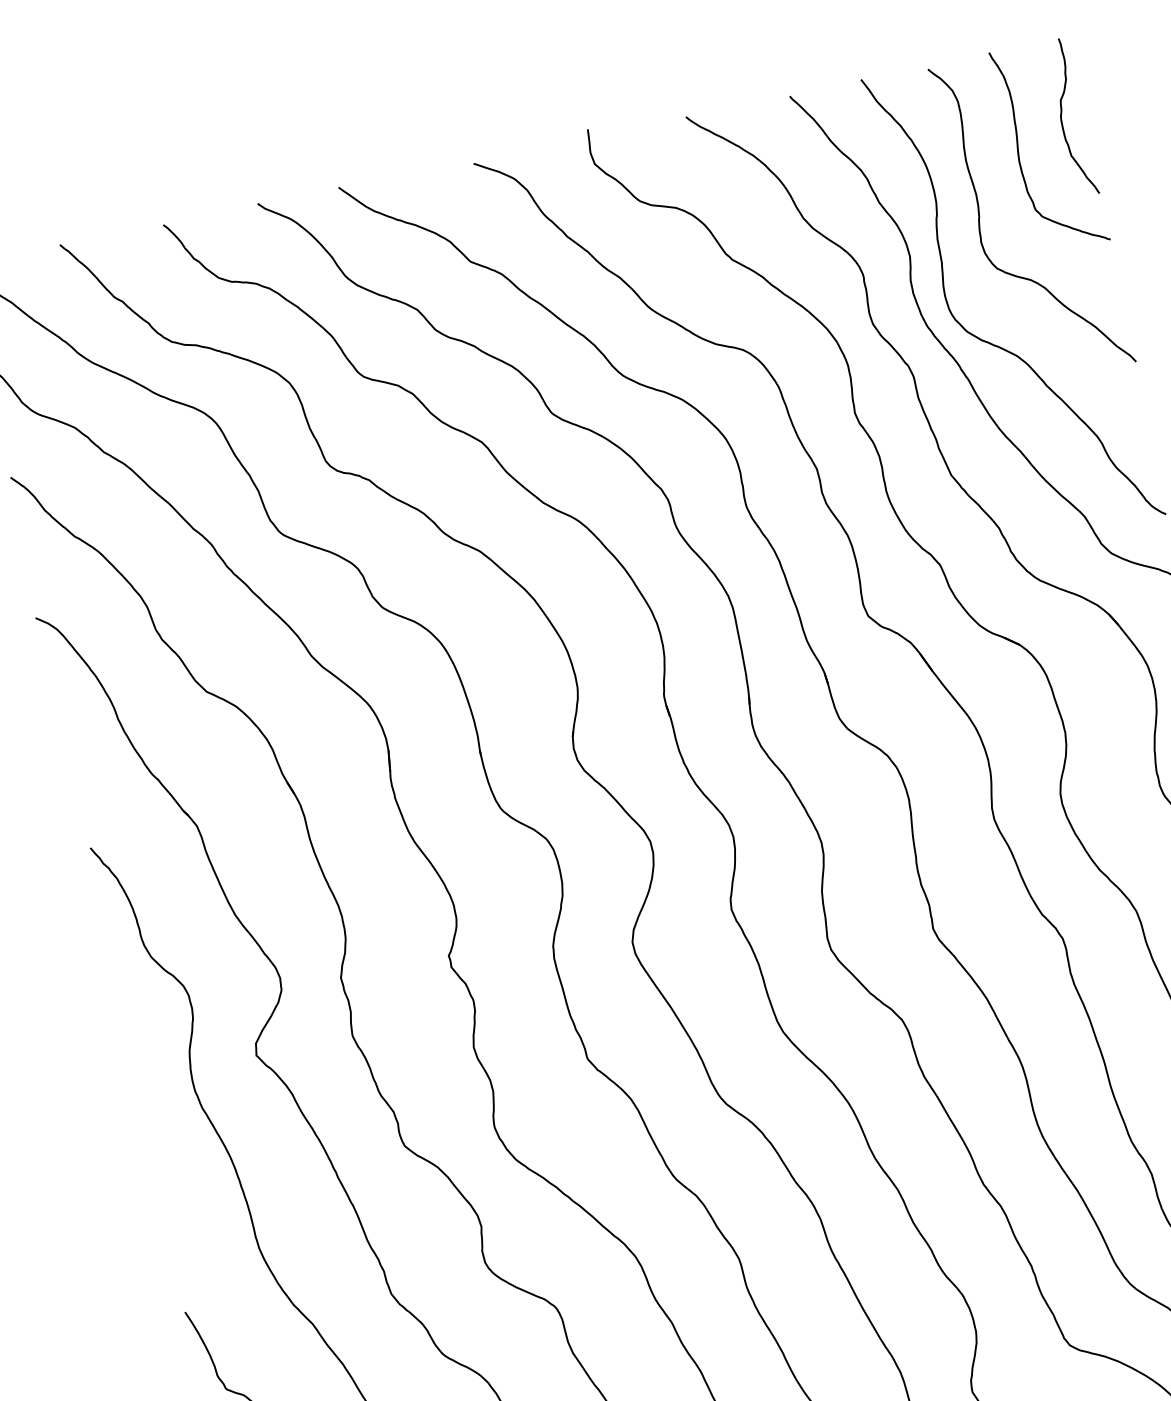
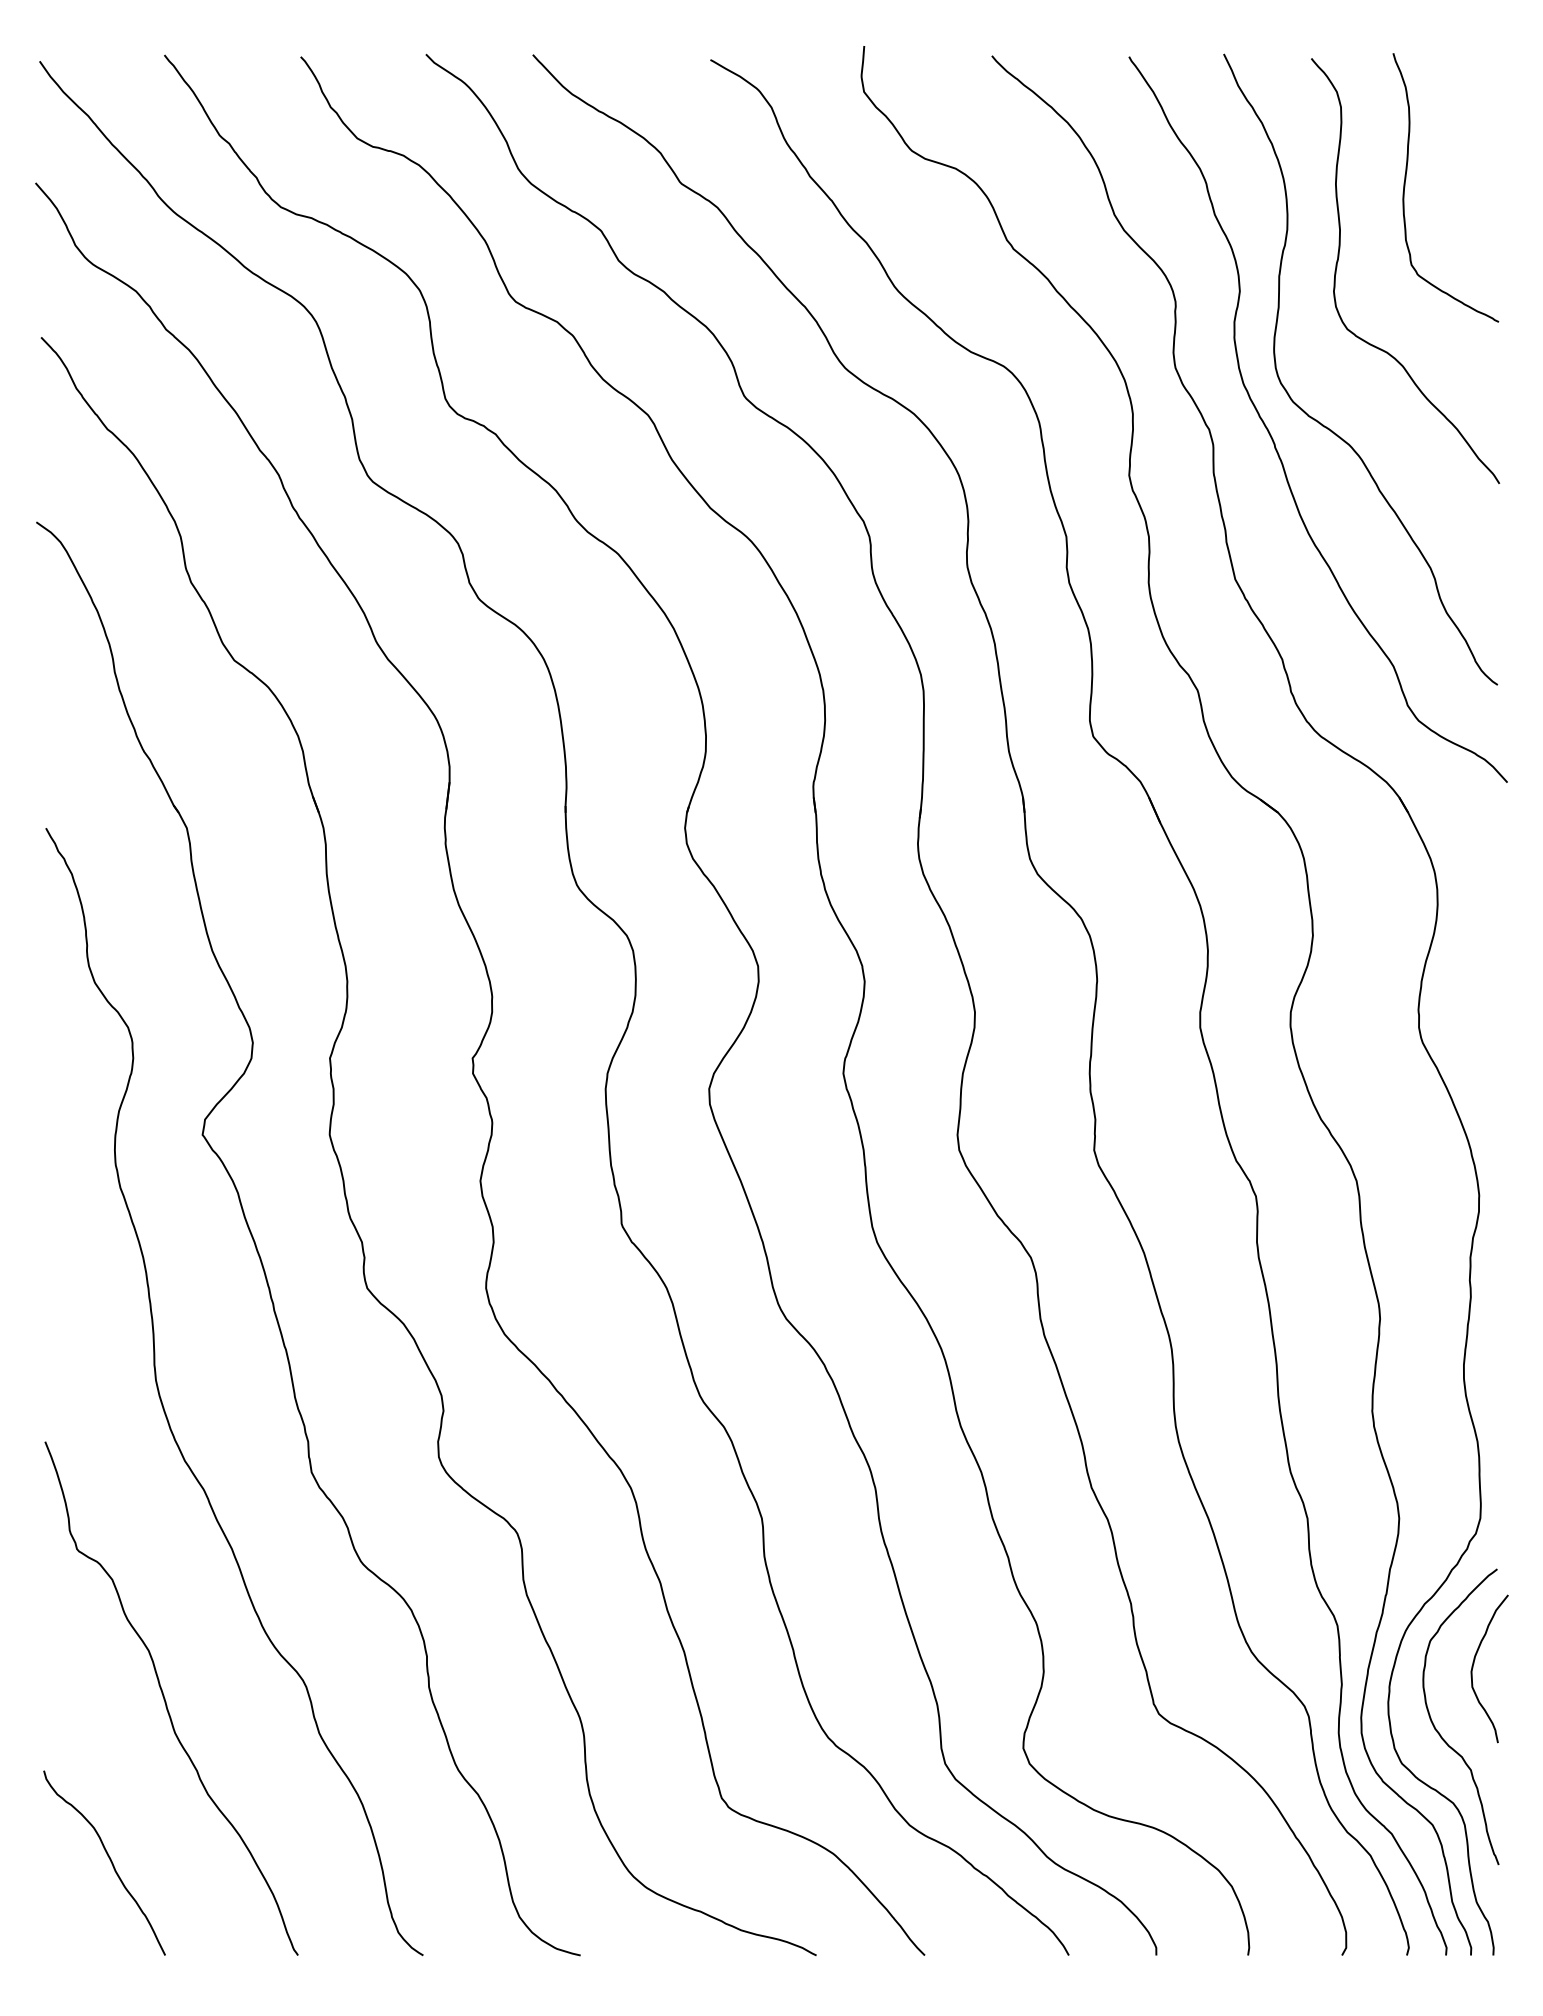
curve: (1061, 115) -> (1469, 151), removed

